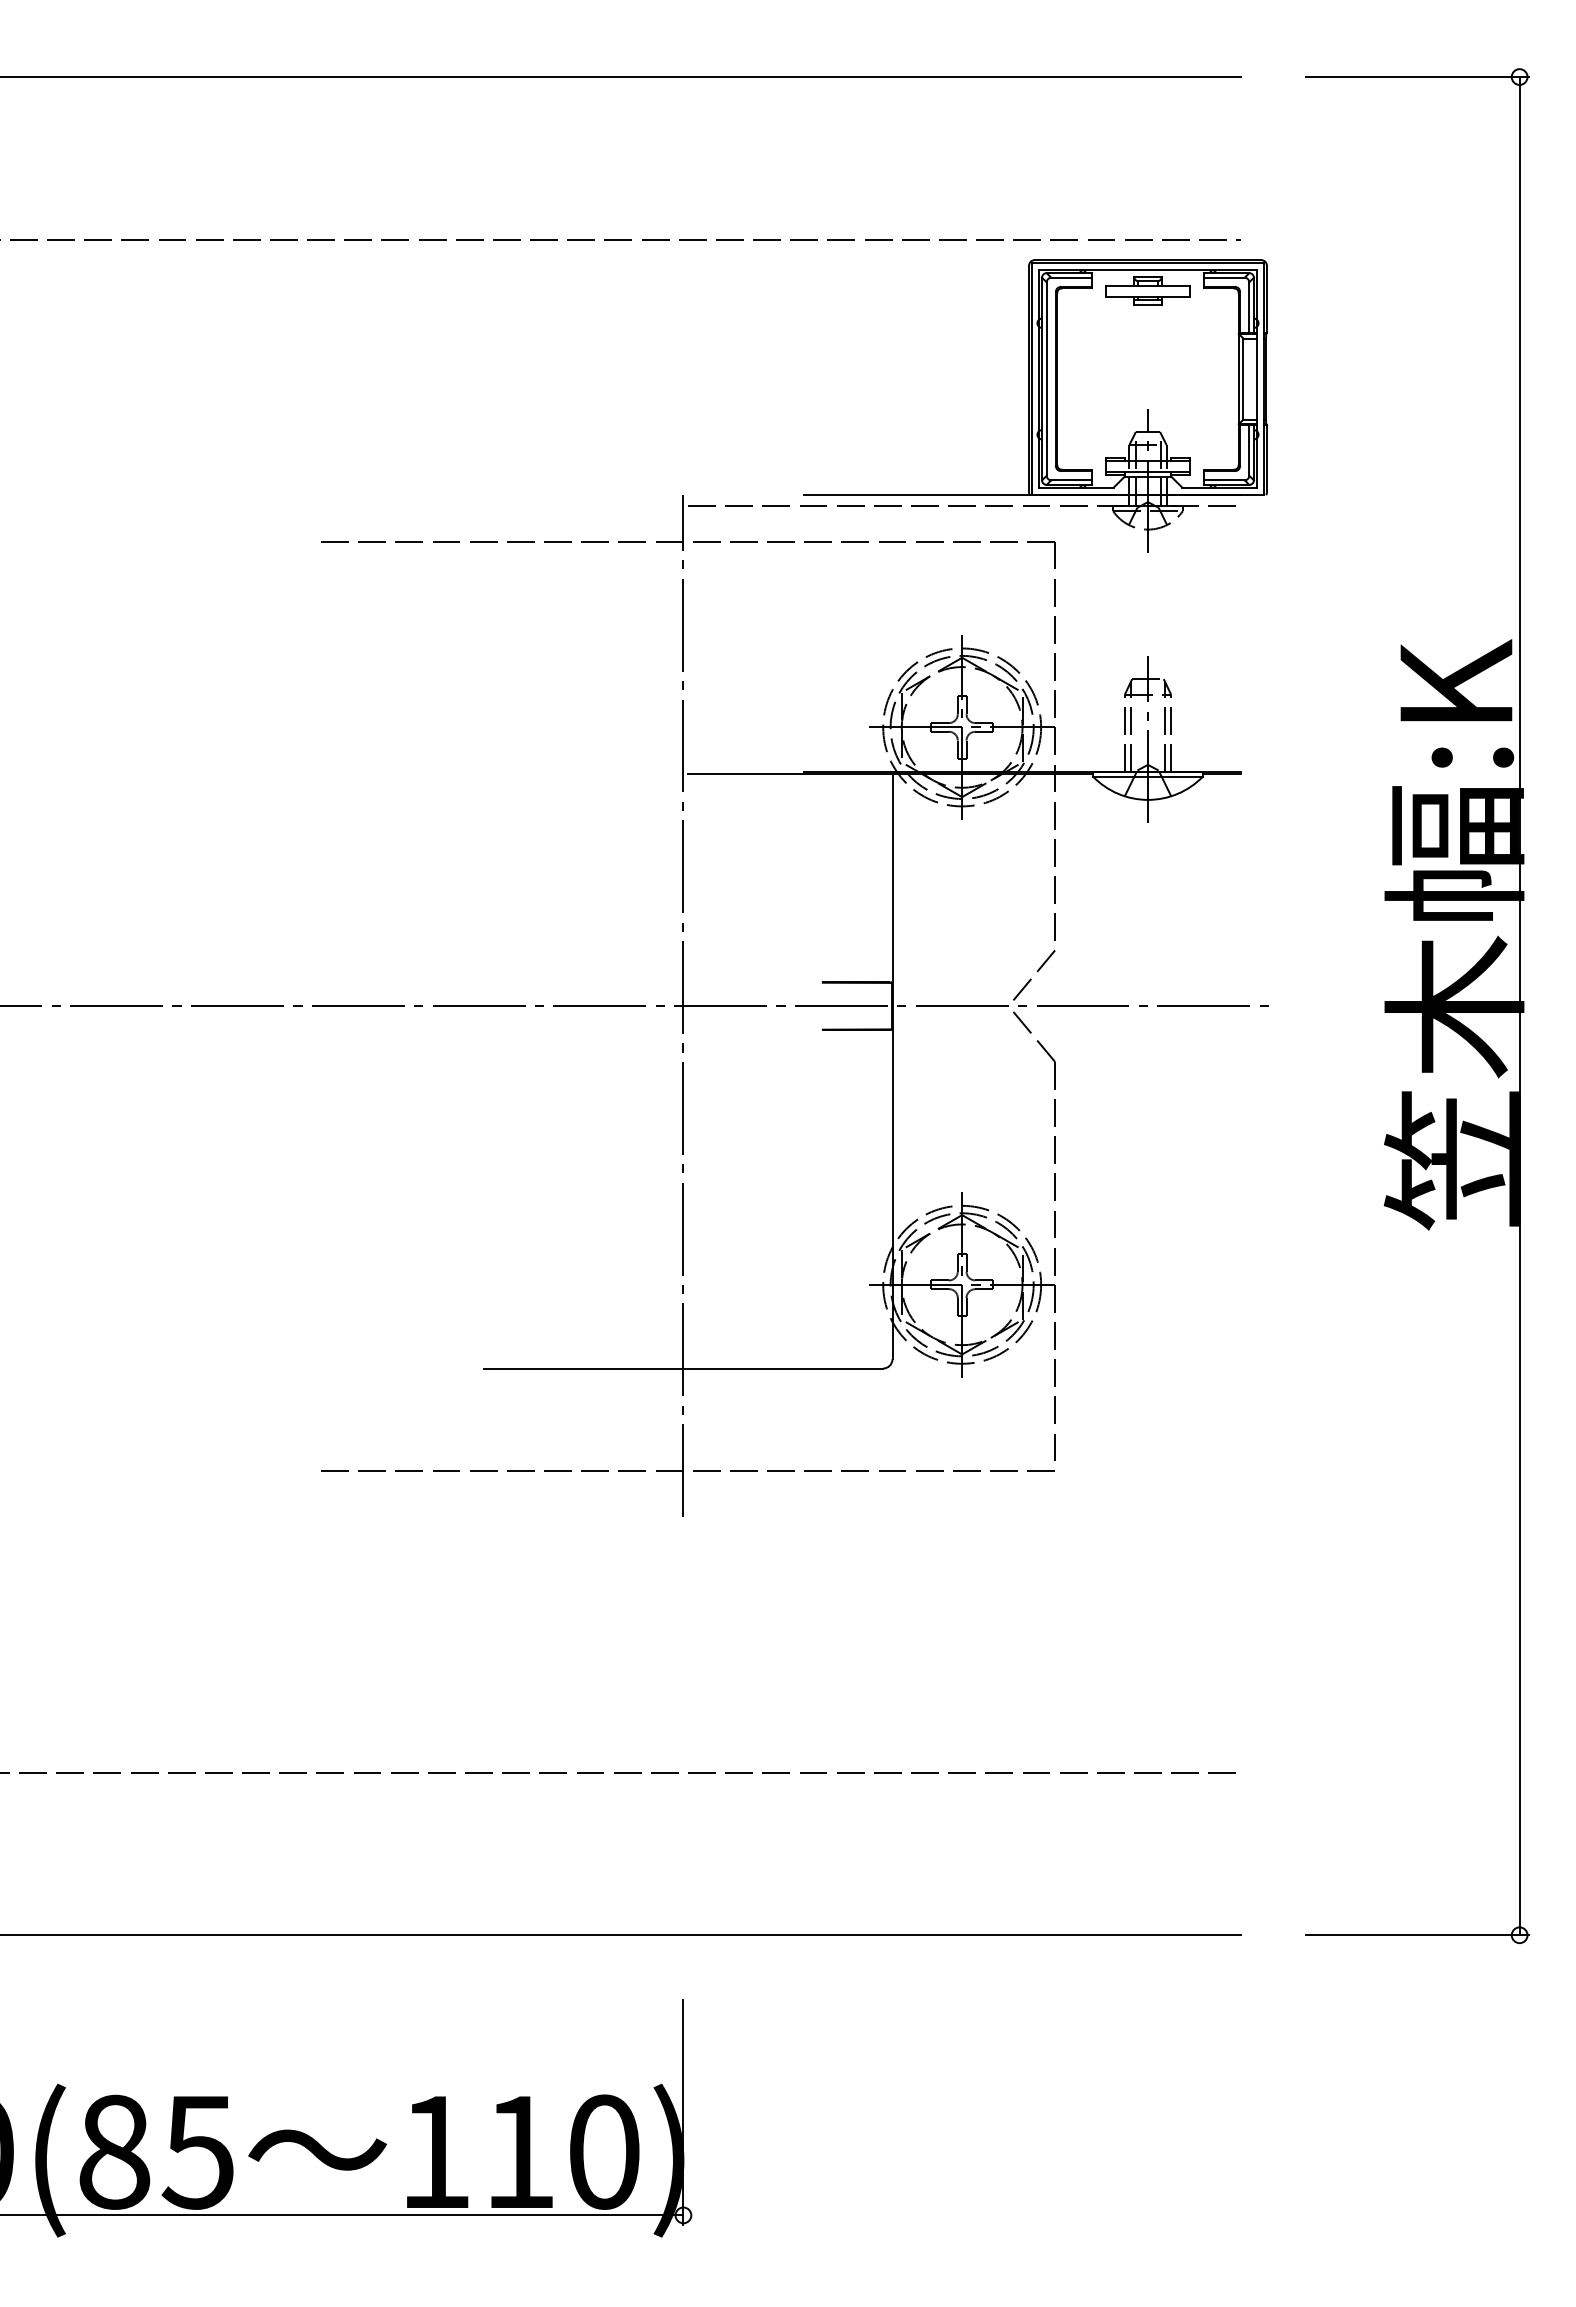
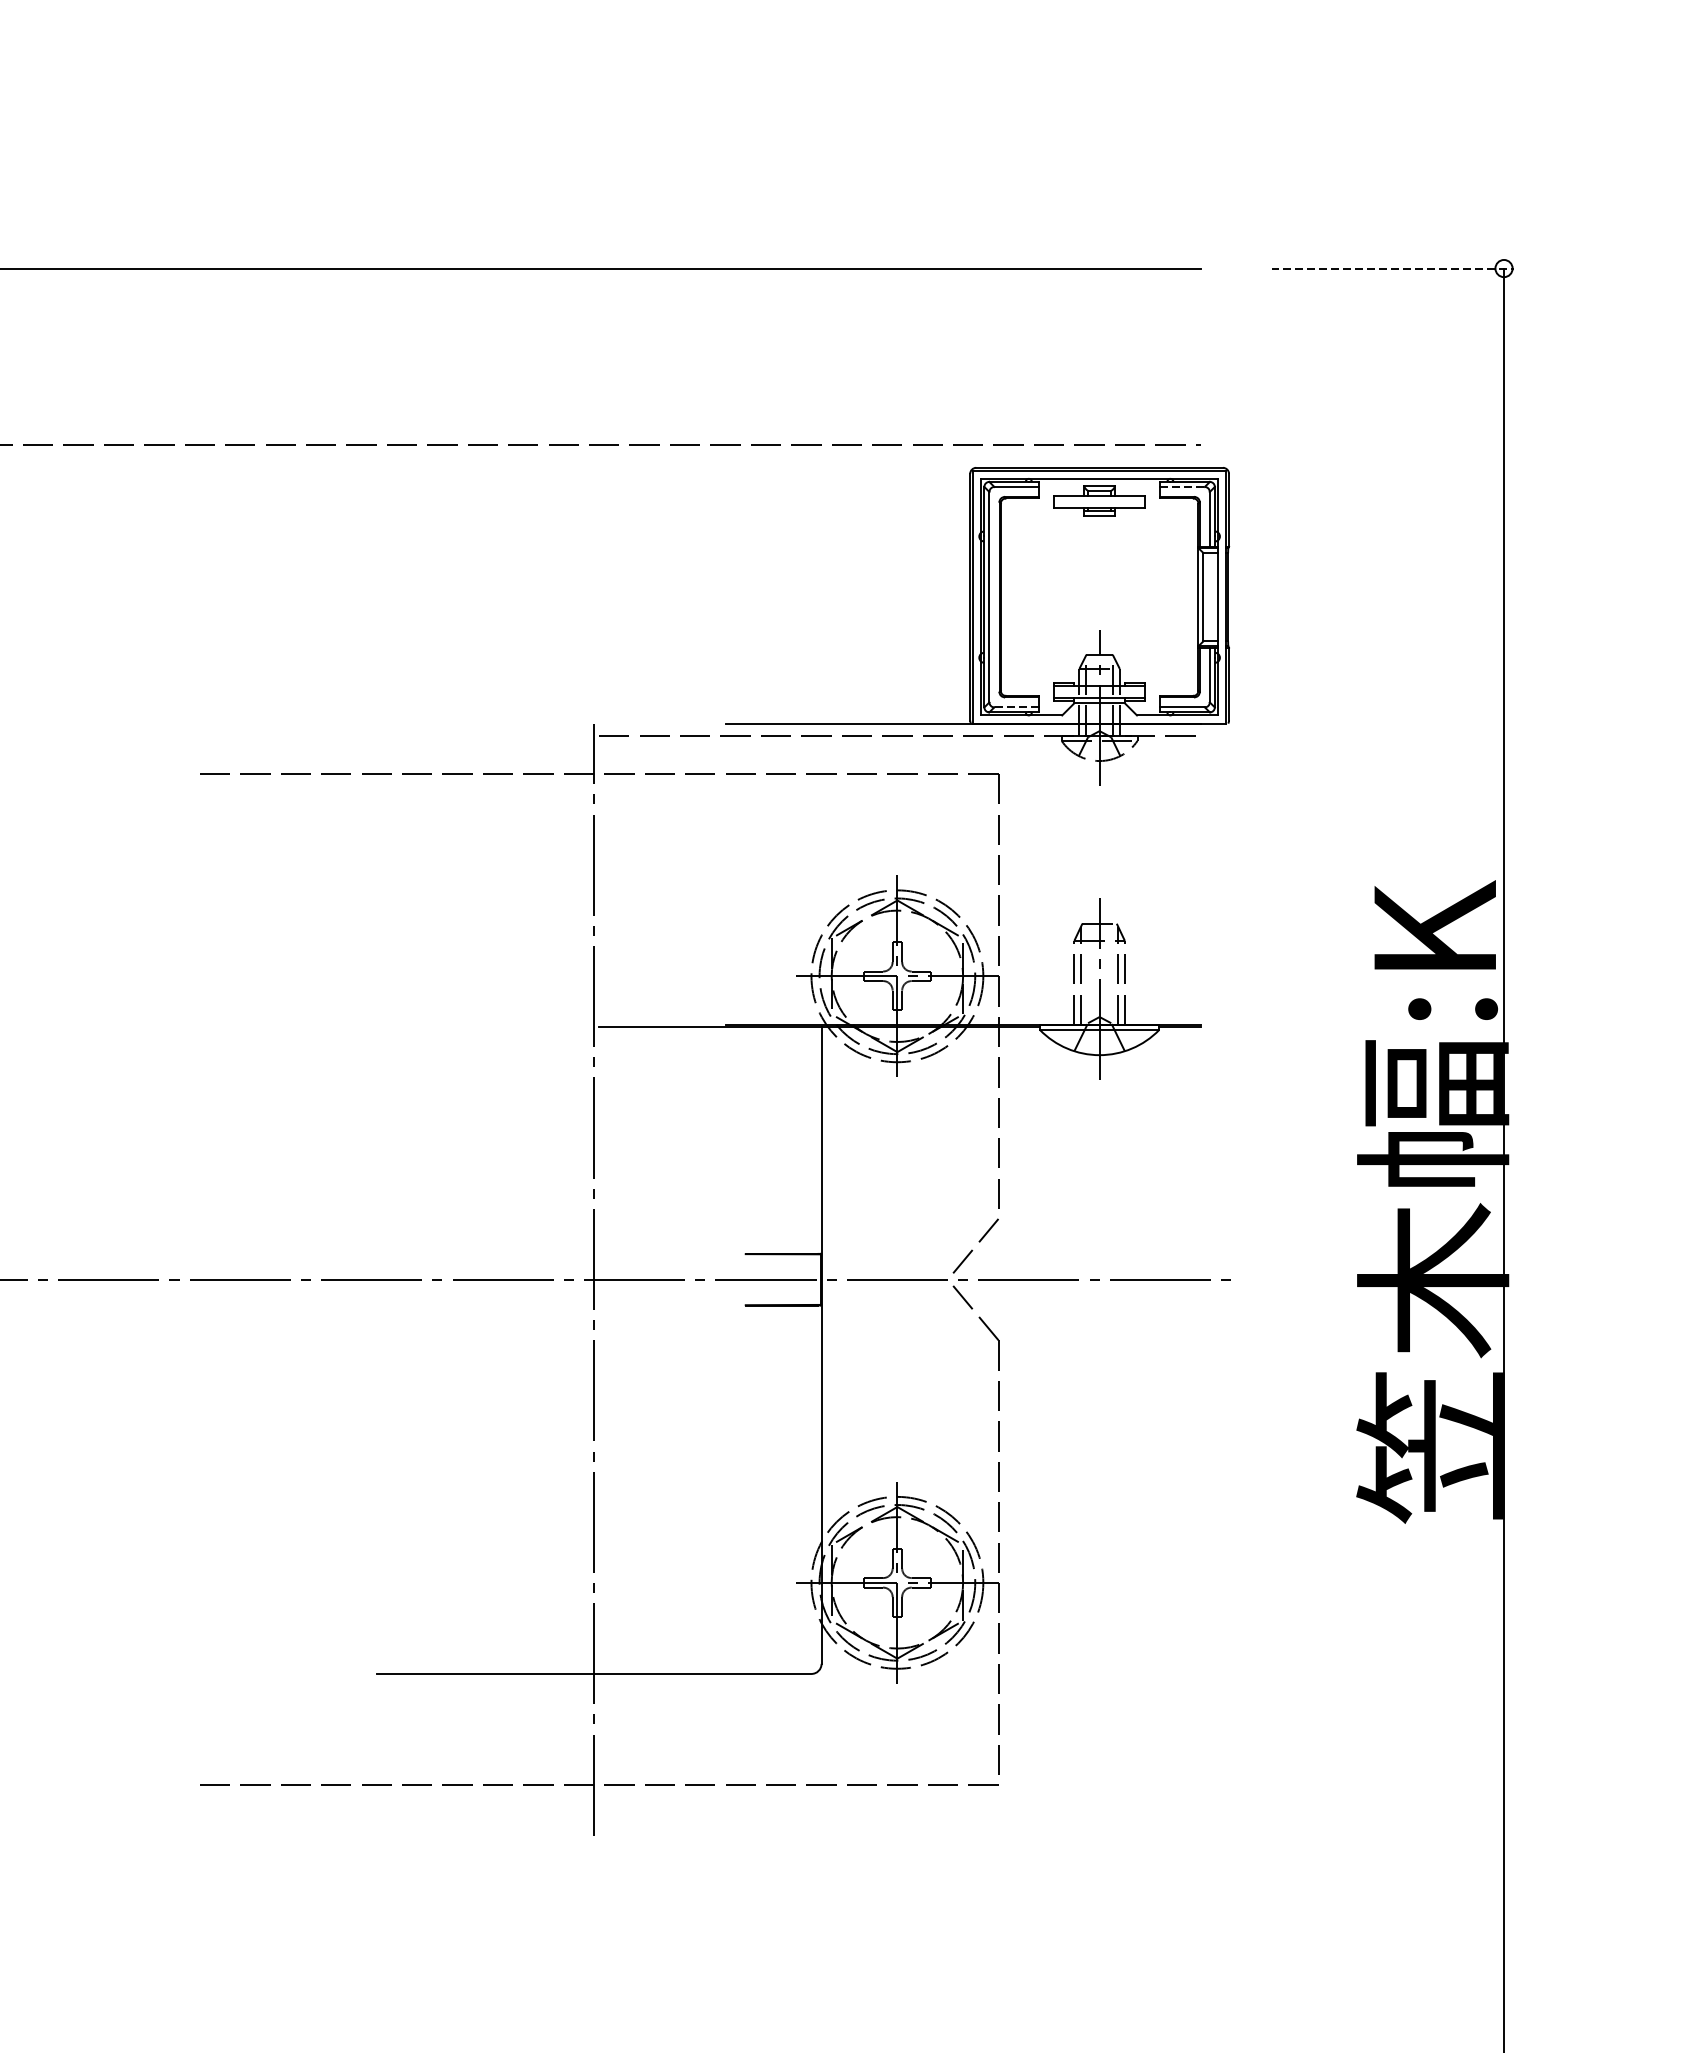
line: (1417, 77) -> (1392, 269), solid -> dashed
line: (1224, 277) -> (1182, 486), solid -> dashed
line: (1071, 480) -> (1016, 707), solid -> dashed

